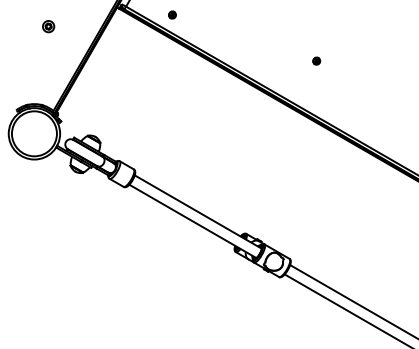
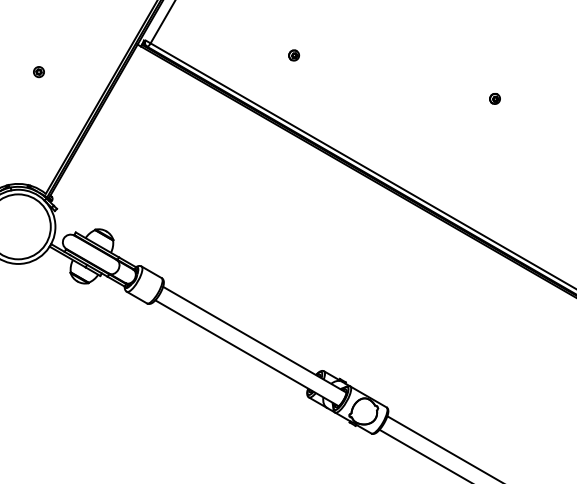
part: (172, 14) -> (294, 54), moved
part: (48, 26) -> (38, 71), size x0.62
part: (316, 60) -> (494, 97), moved

